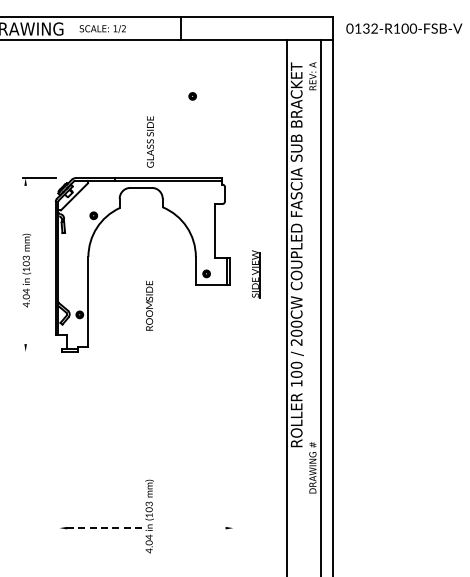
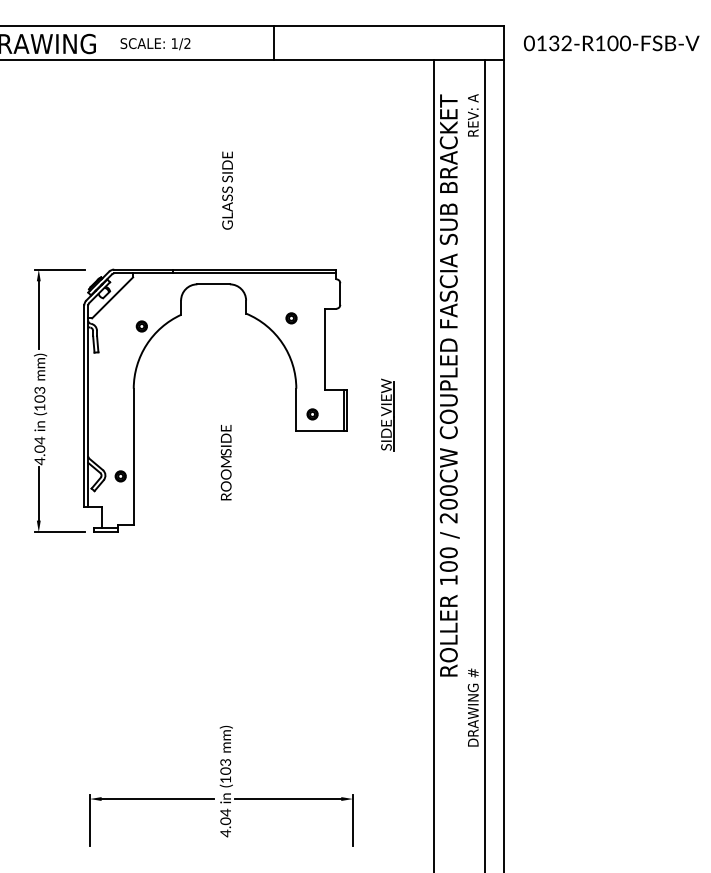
part: (192, 96) -> (291, 318), moved
text: (149, 141) -> (226, 189), moved
line: (25, 207) -> (38, 313), added
line: (25, 326) -> (38, 493), added
line: (39, 351) -> (59, 531), added
line: (104, 528) -> (158, 799), dashed -> solid
line: (190, 528) -> (288, 799), added
line: (59, 542) -> (90, 820), added
line: (233, 542) -> (353, 820), added

